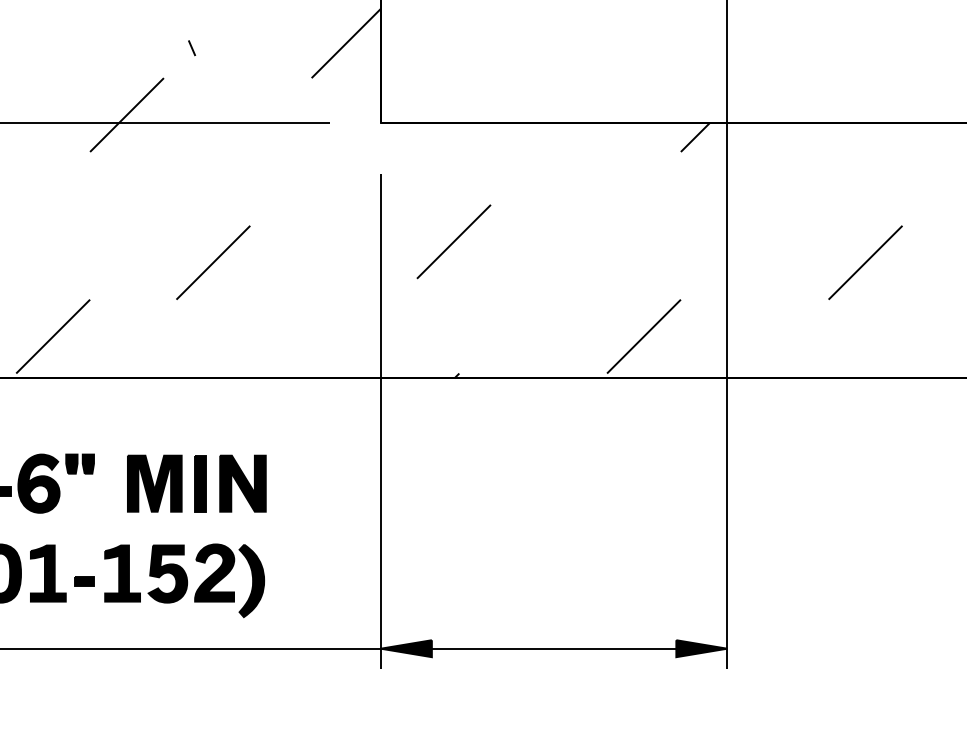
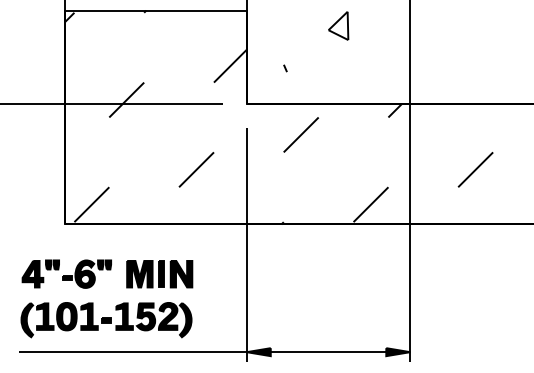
line: (192, 48) -> (285, 68), moved
line: (452, 240) -> (300, 134), moved
line: (213, 262) -> (196, 169), moved

